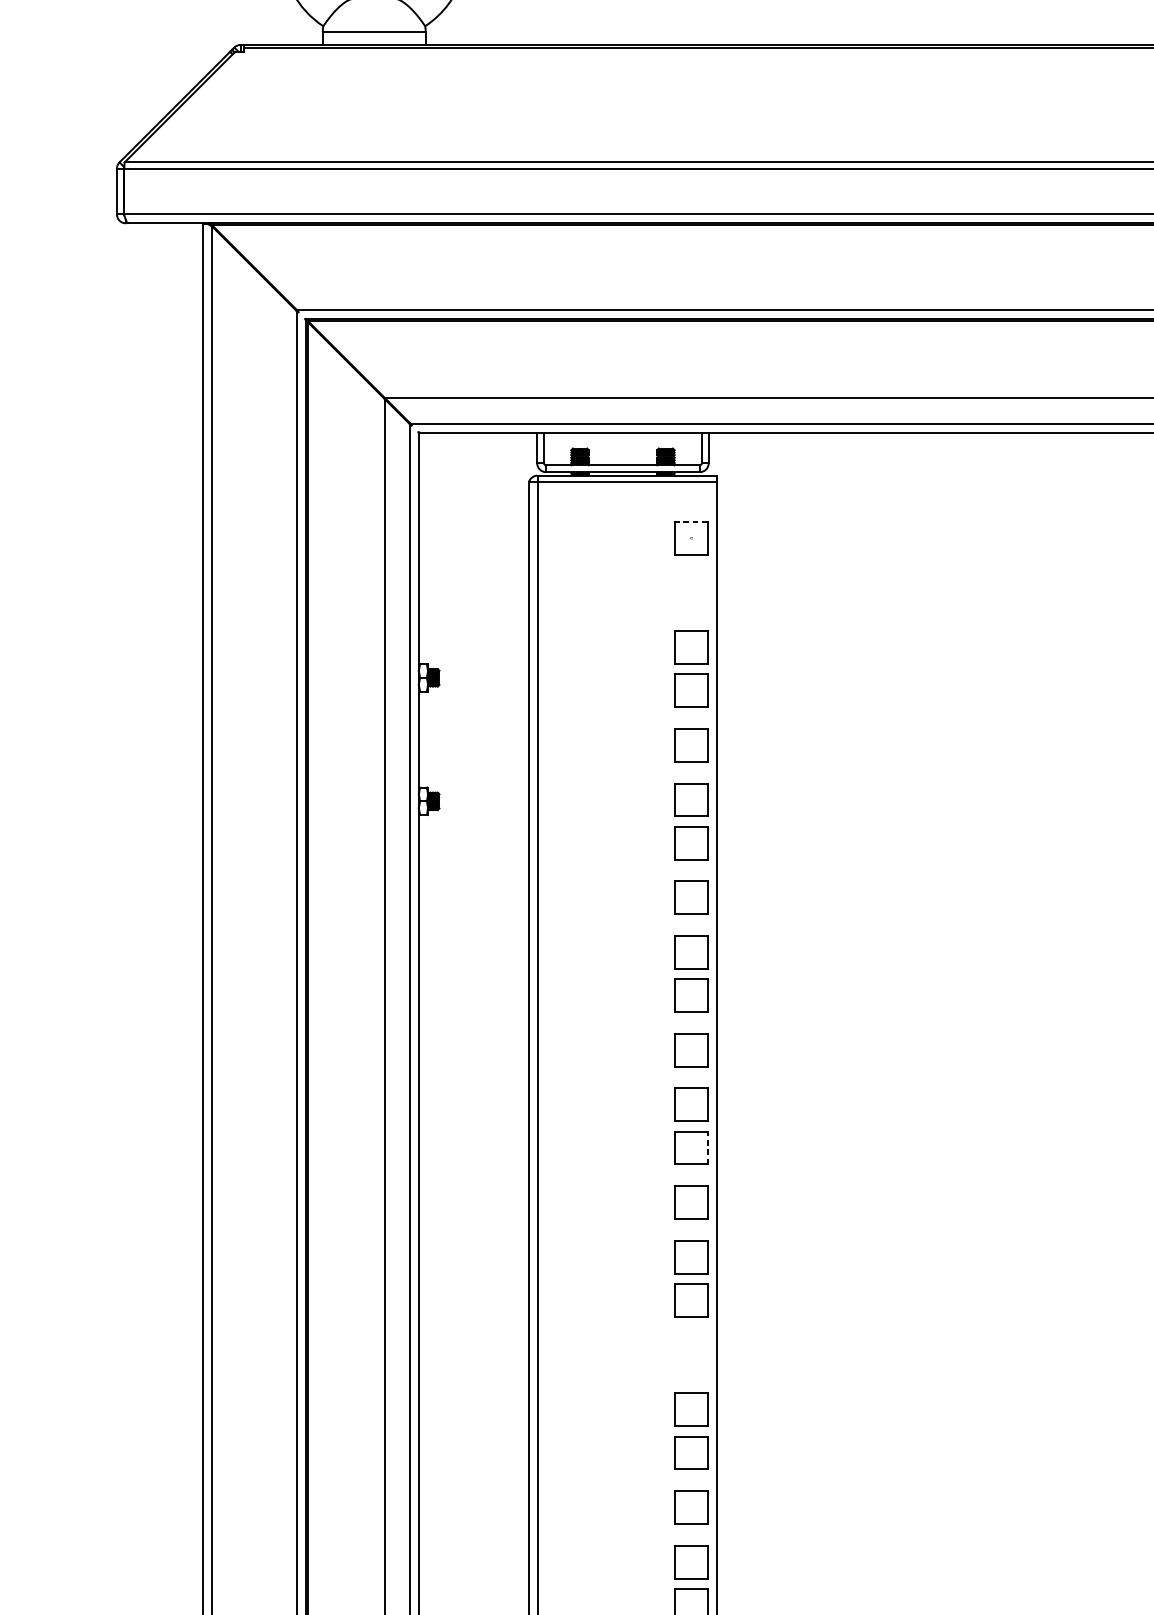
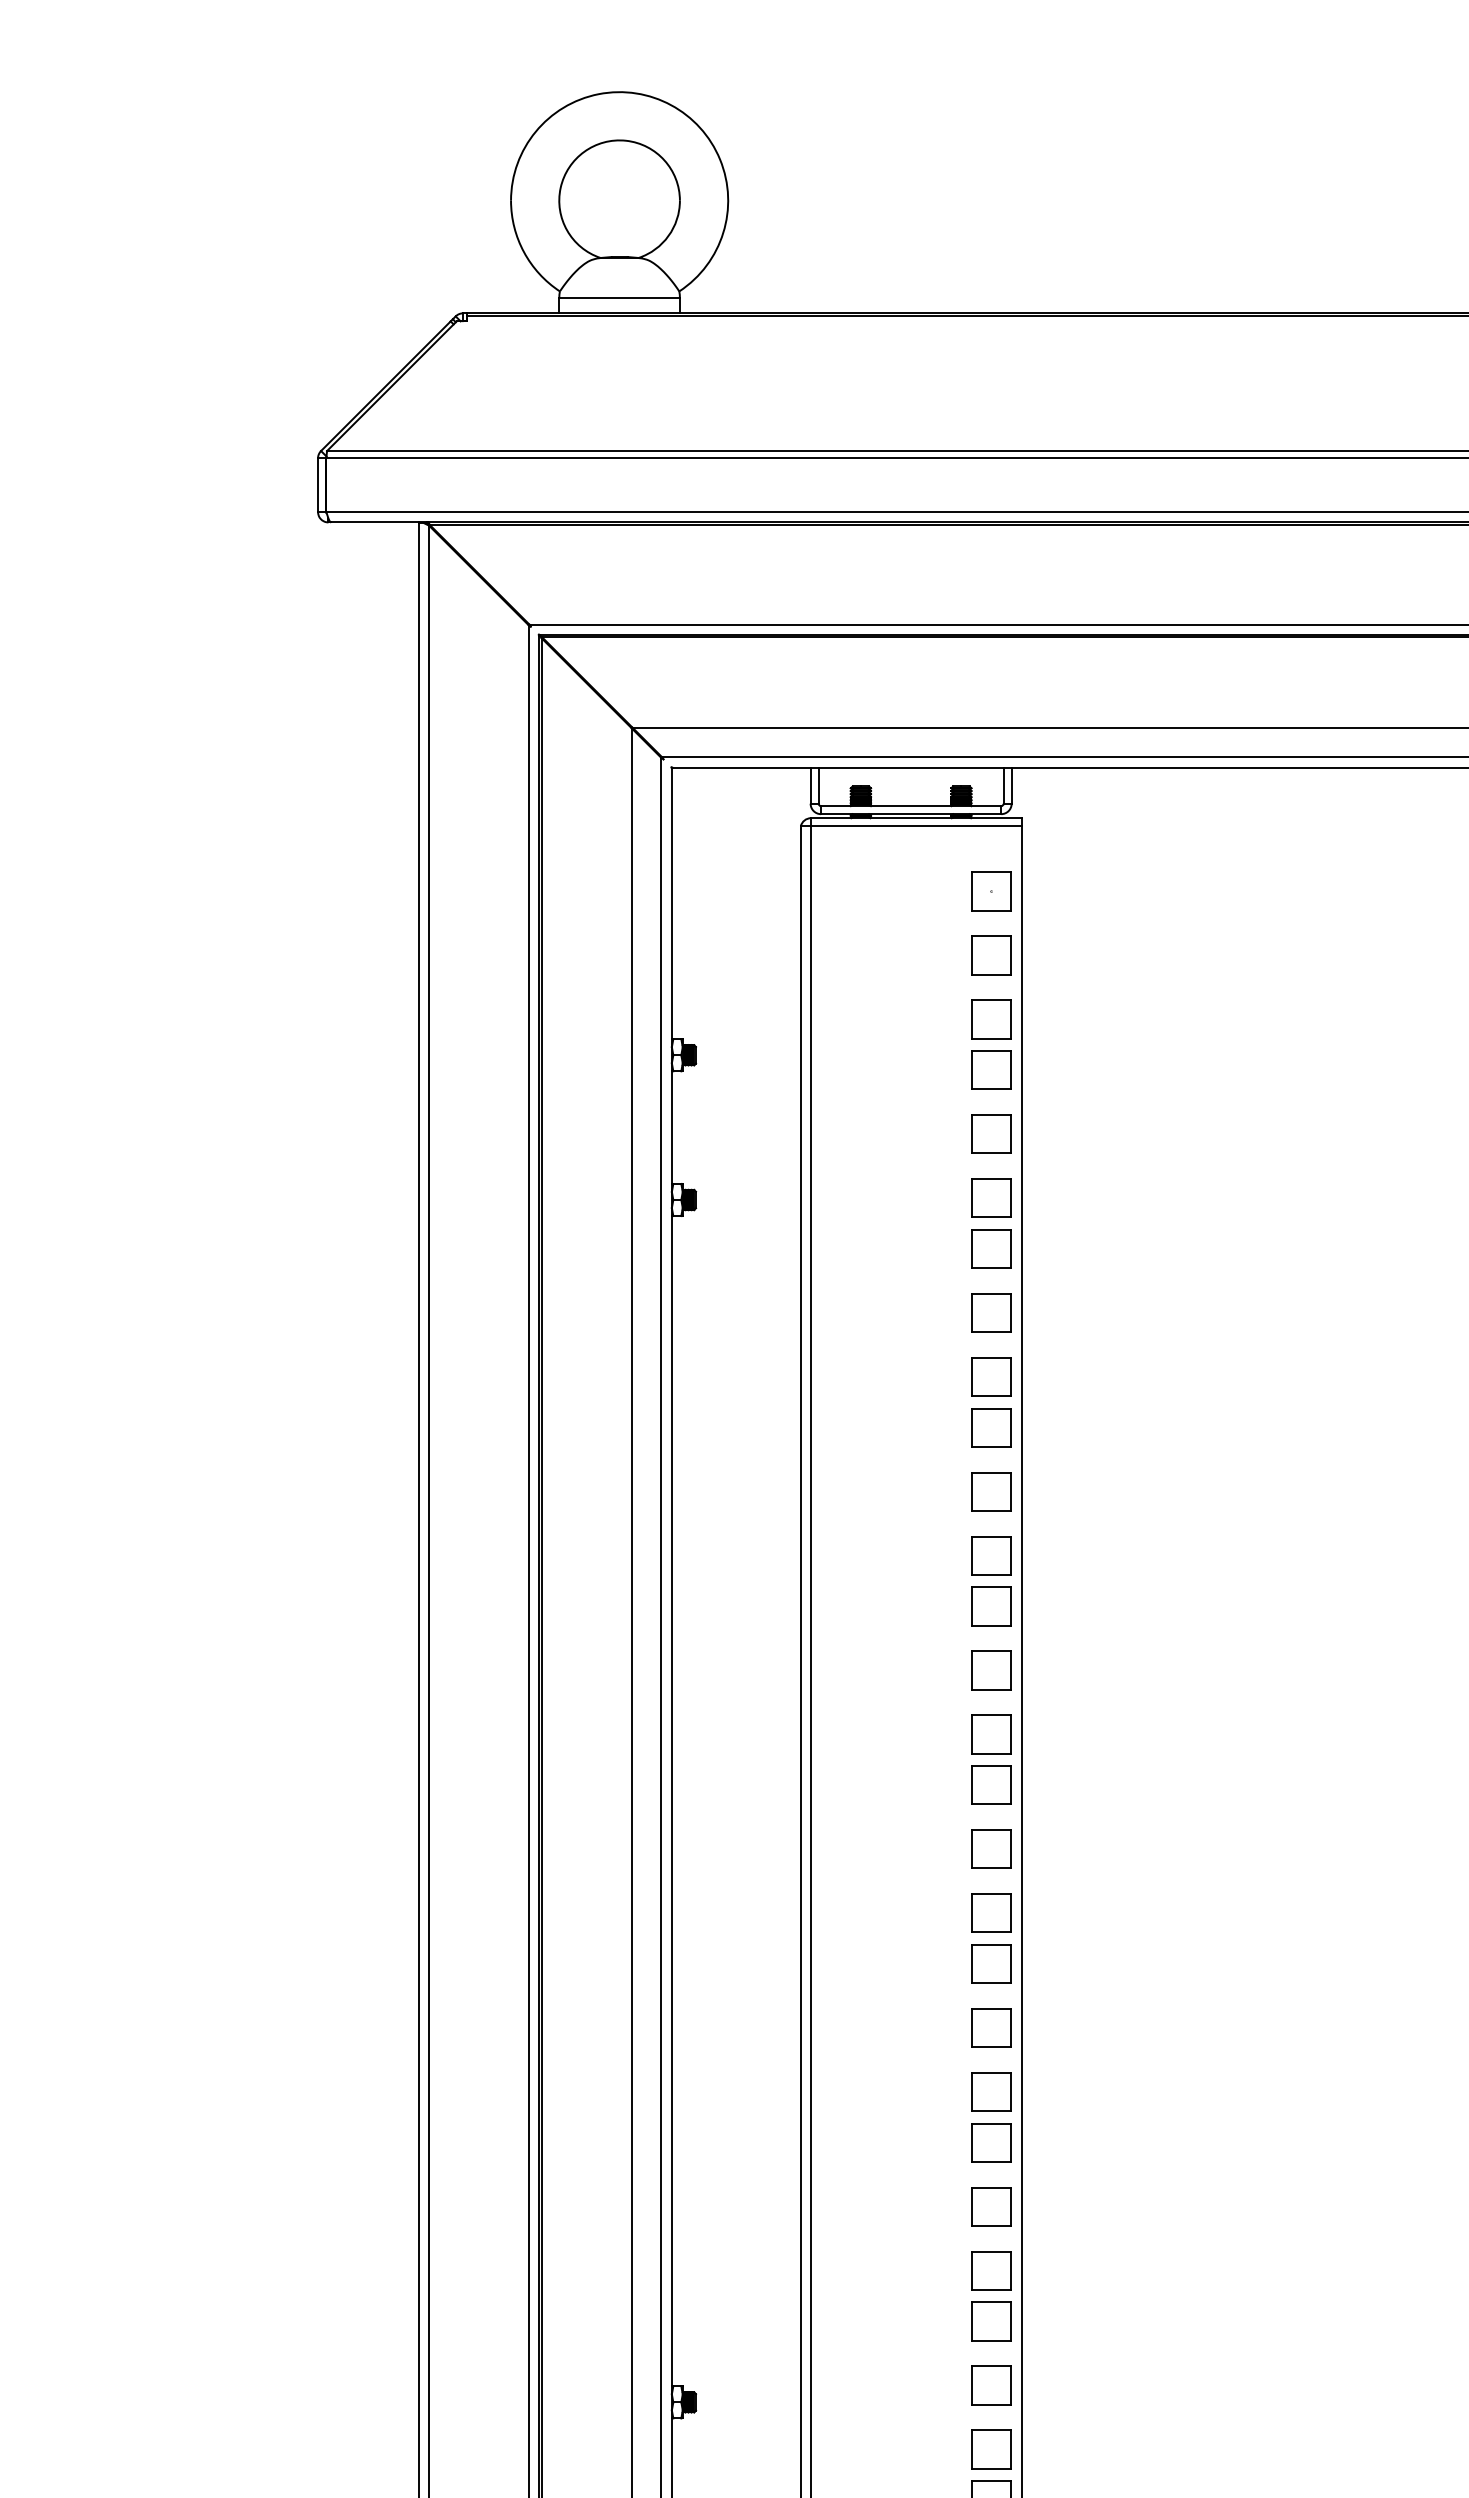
line: (691, 521) -> (991, 872), dashed -> solid
part: (691, 592) -> (991, 955), added
line: (707, 1148) -> (1010, 1606), dashed -> solid
part: (691, 1354) -> (991, 1848), added

